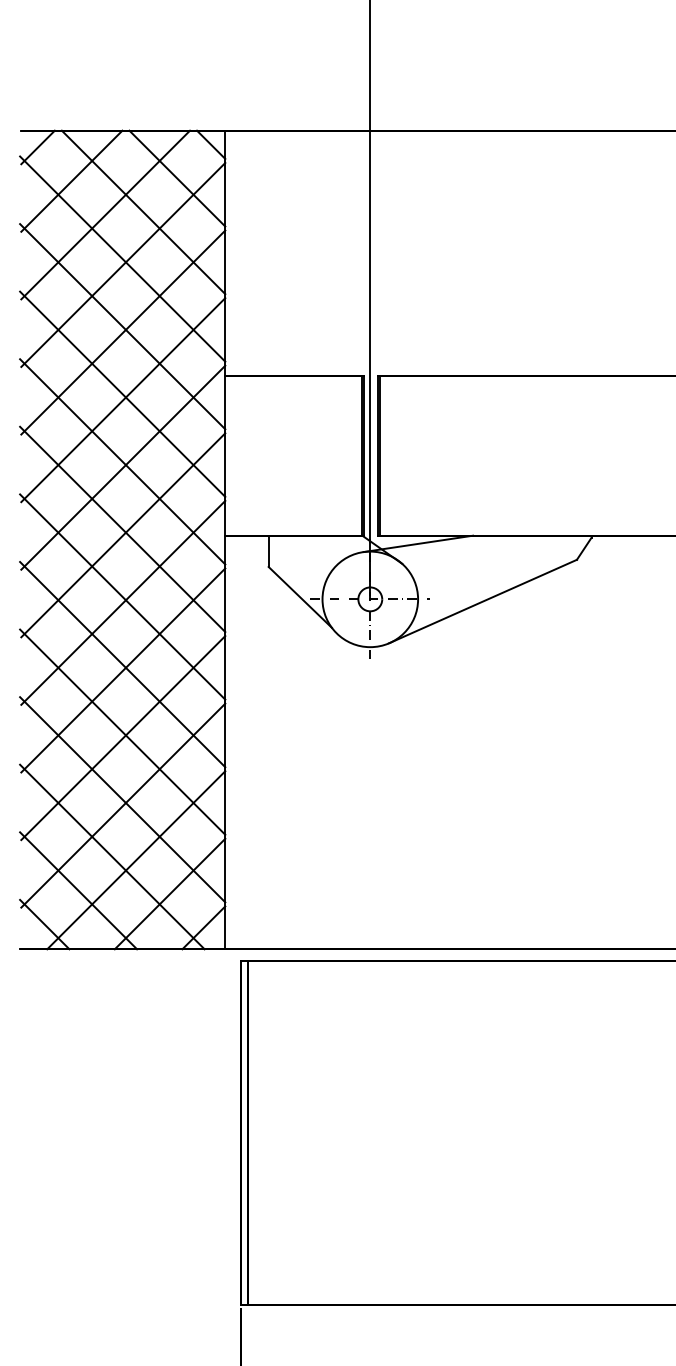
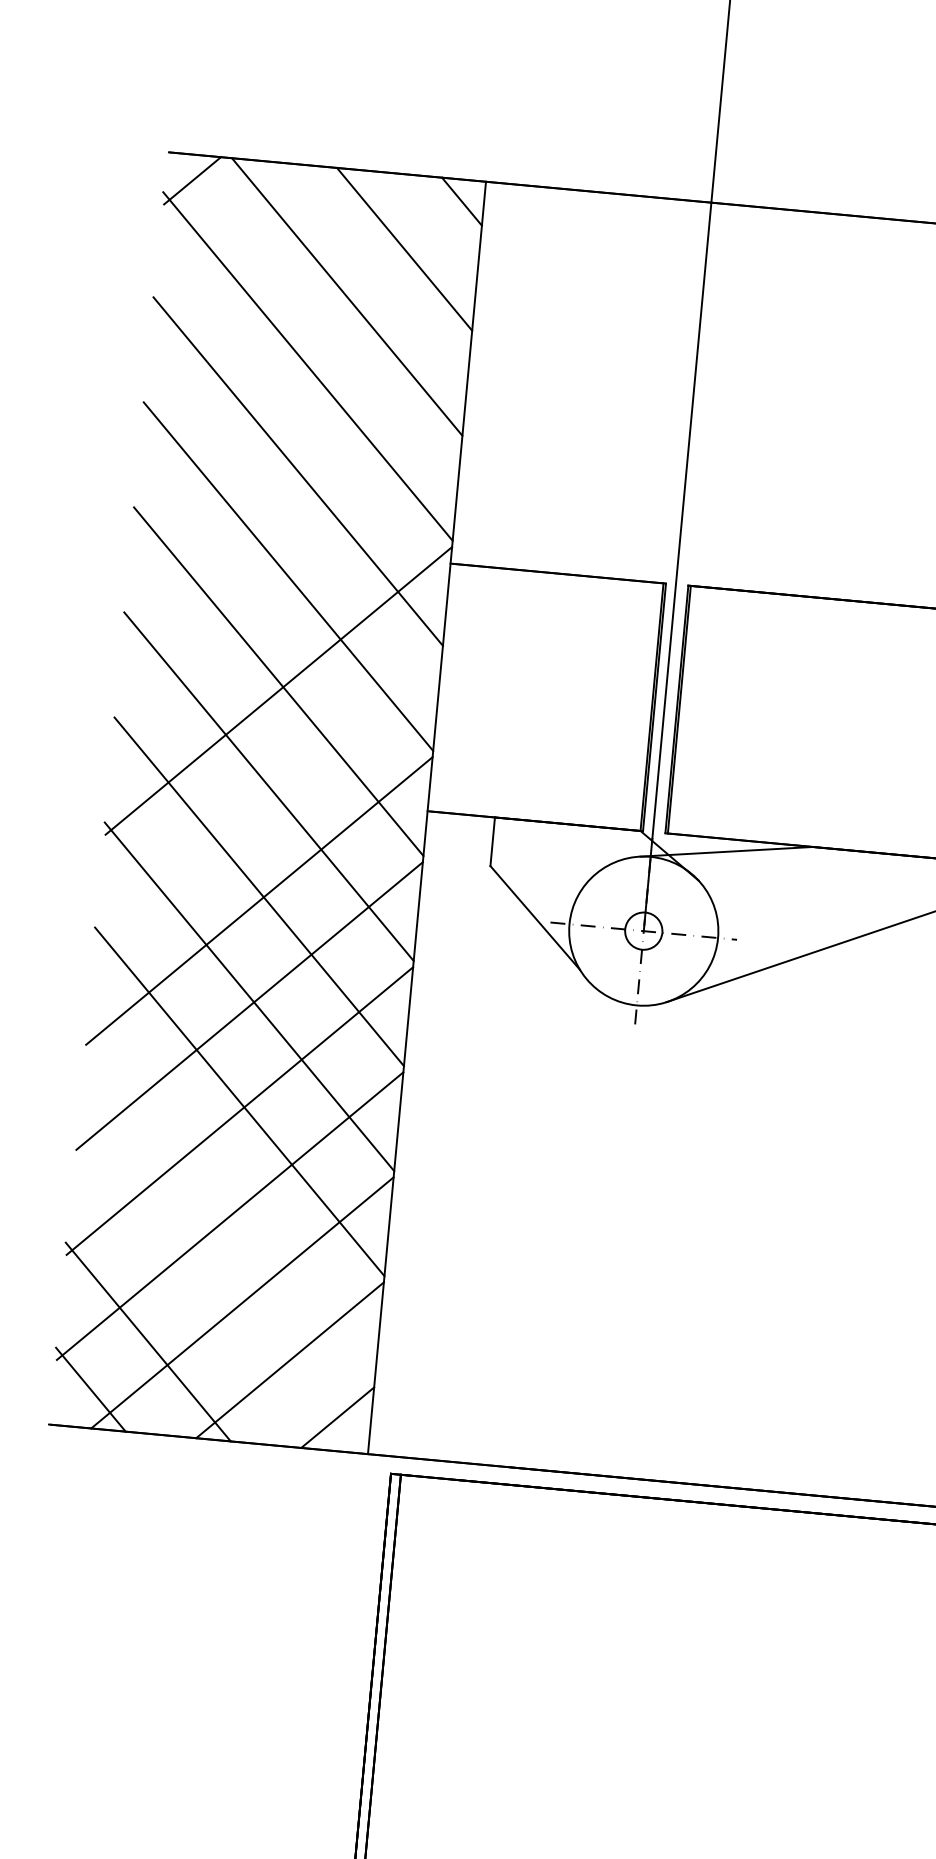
line: (71, 180) -> (239, 236), removed
line: (105, 214) -> (287, 294), removed
line: (123, 264) -> (308, 375), removed
line: (123, 332) -> (298, 480), removed
line: (123, 400) -> (288, 586), removed
line: (123, 535) -> (269, 796), removed
line: (122, 799) -> (229, 1206), removed
line: (112, 856) -> (205, 1293), removed

